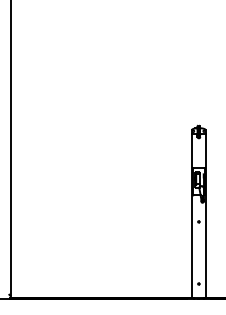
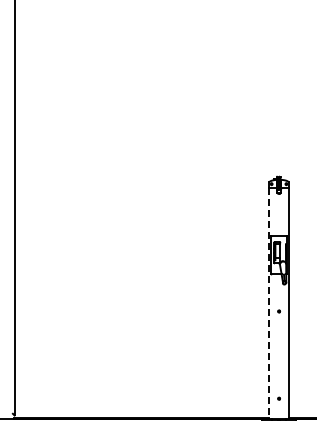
line: (192, 216) -> (269, 304), solid -> dashed

